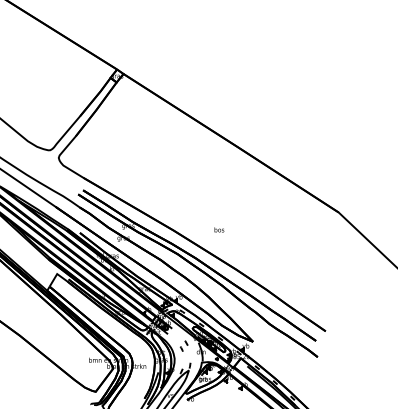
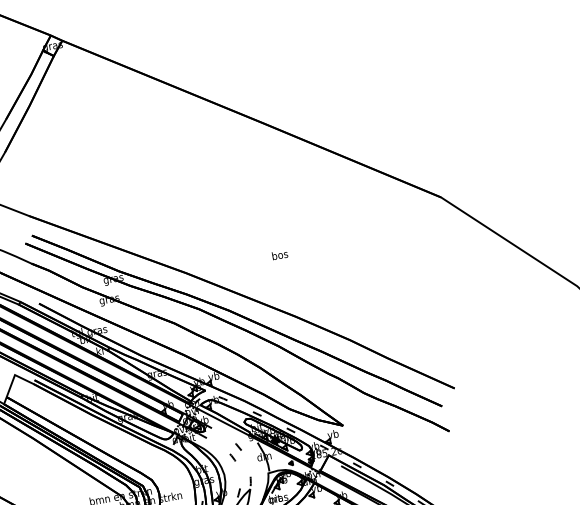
text: (219, 229) -> (280, 254), moved

